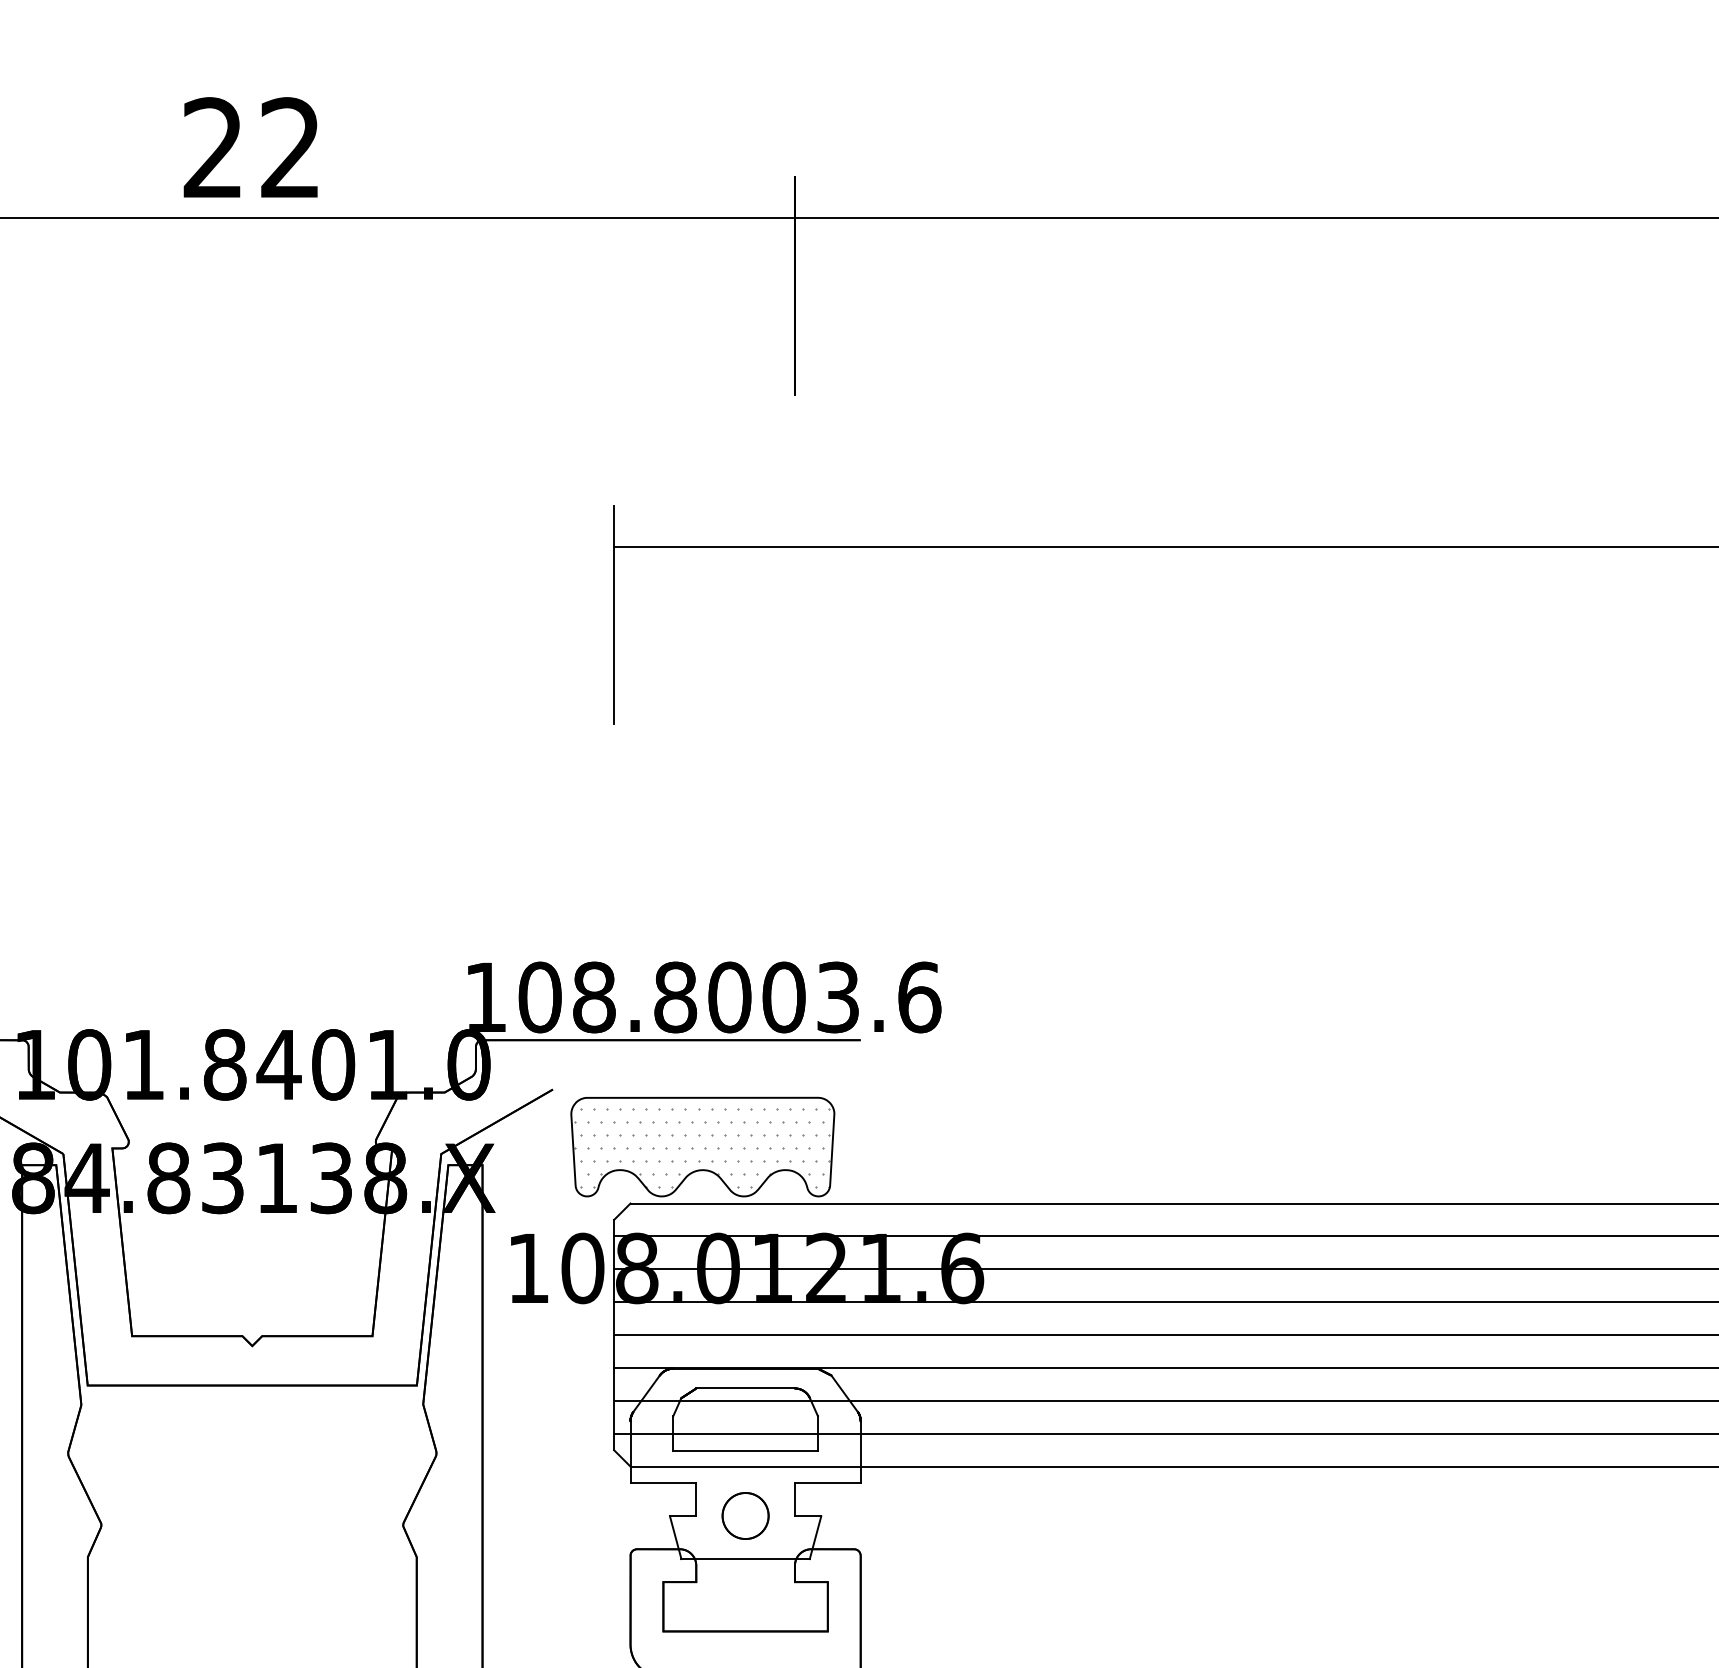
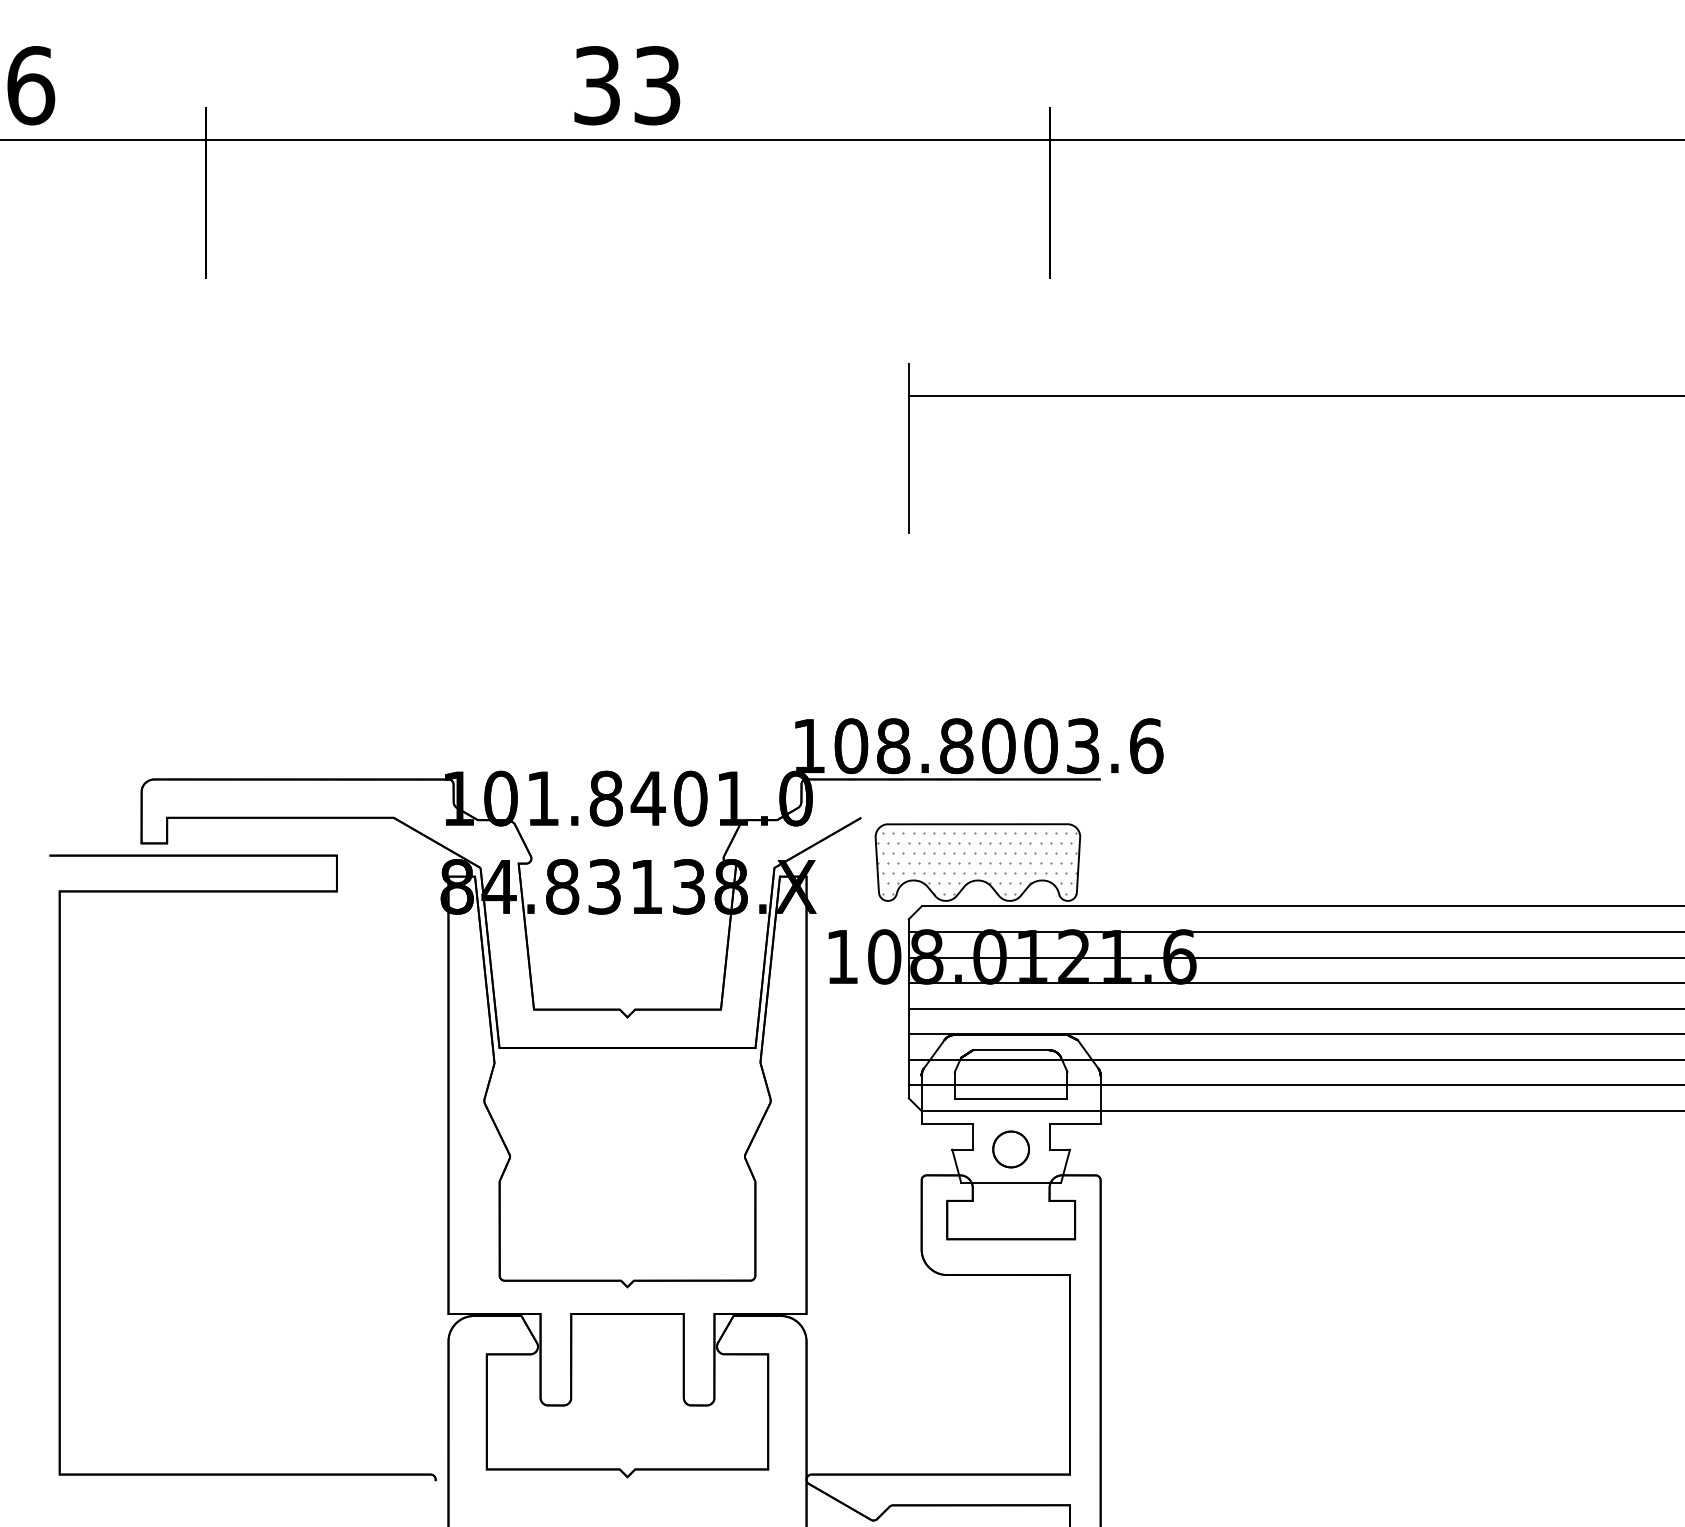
text: (252, 147) -> (627, 85), 22 -> 33

